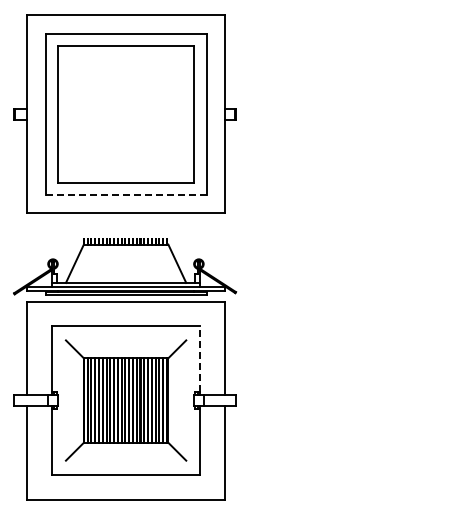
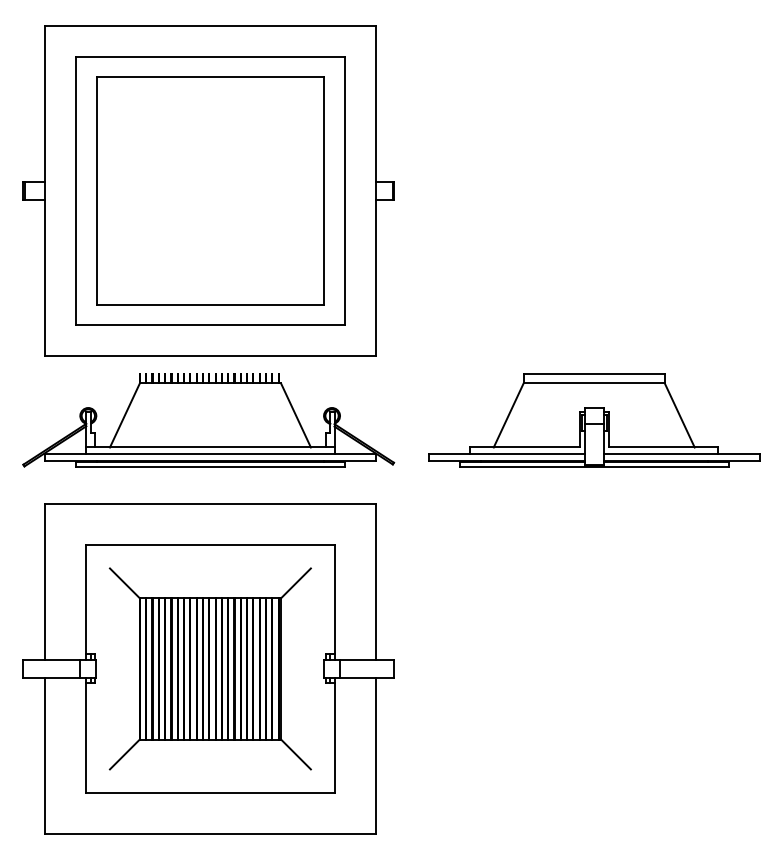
line: (126, 194) -> (211, 324), dashed -> solid
part: (355, 251) -> (593, 419), added
part: (125, 266) -> (209, 419), moved
line: (200, 359) -> (334, 600), dashed -> solid

